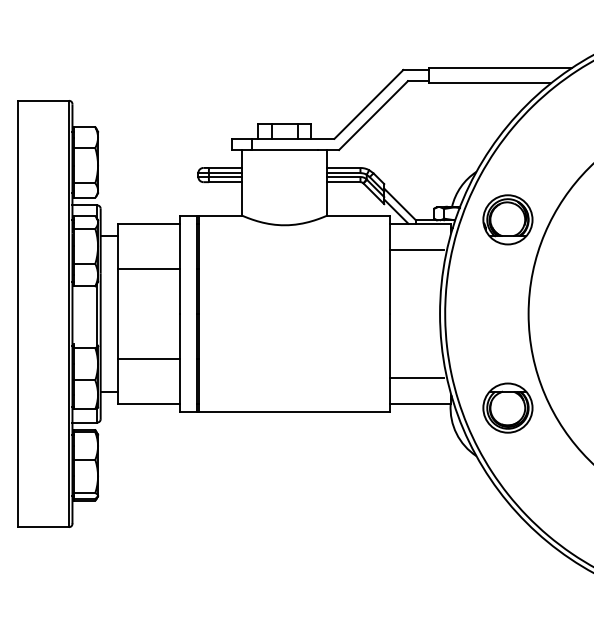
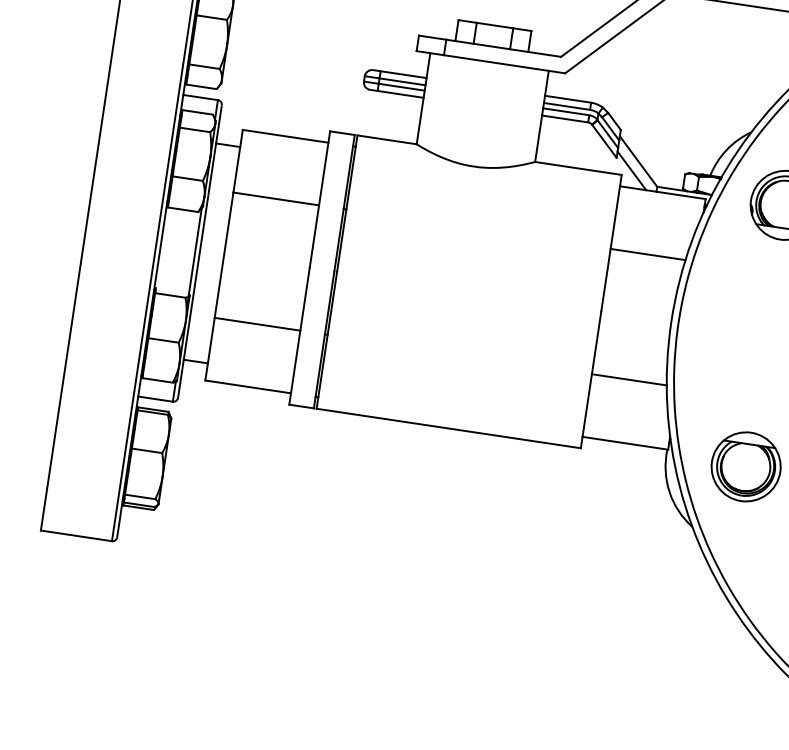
line: (416, 249) -> (648, 253), moved
line: (416, 378) -> (629, 380), moved

